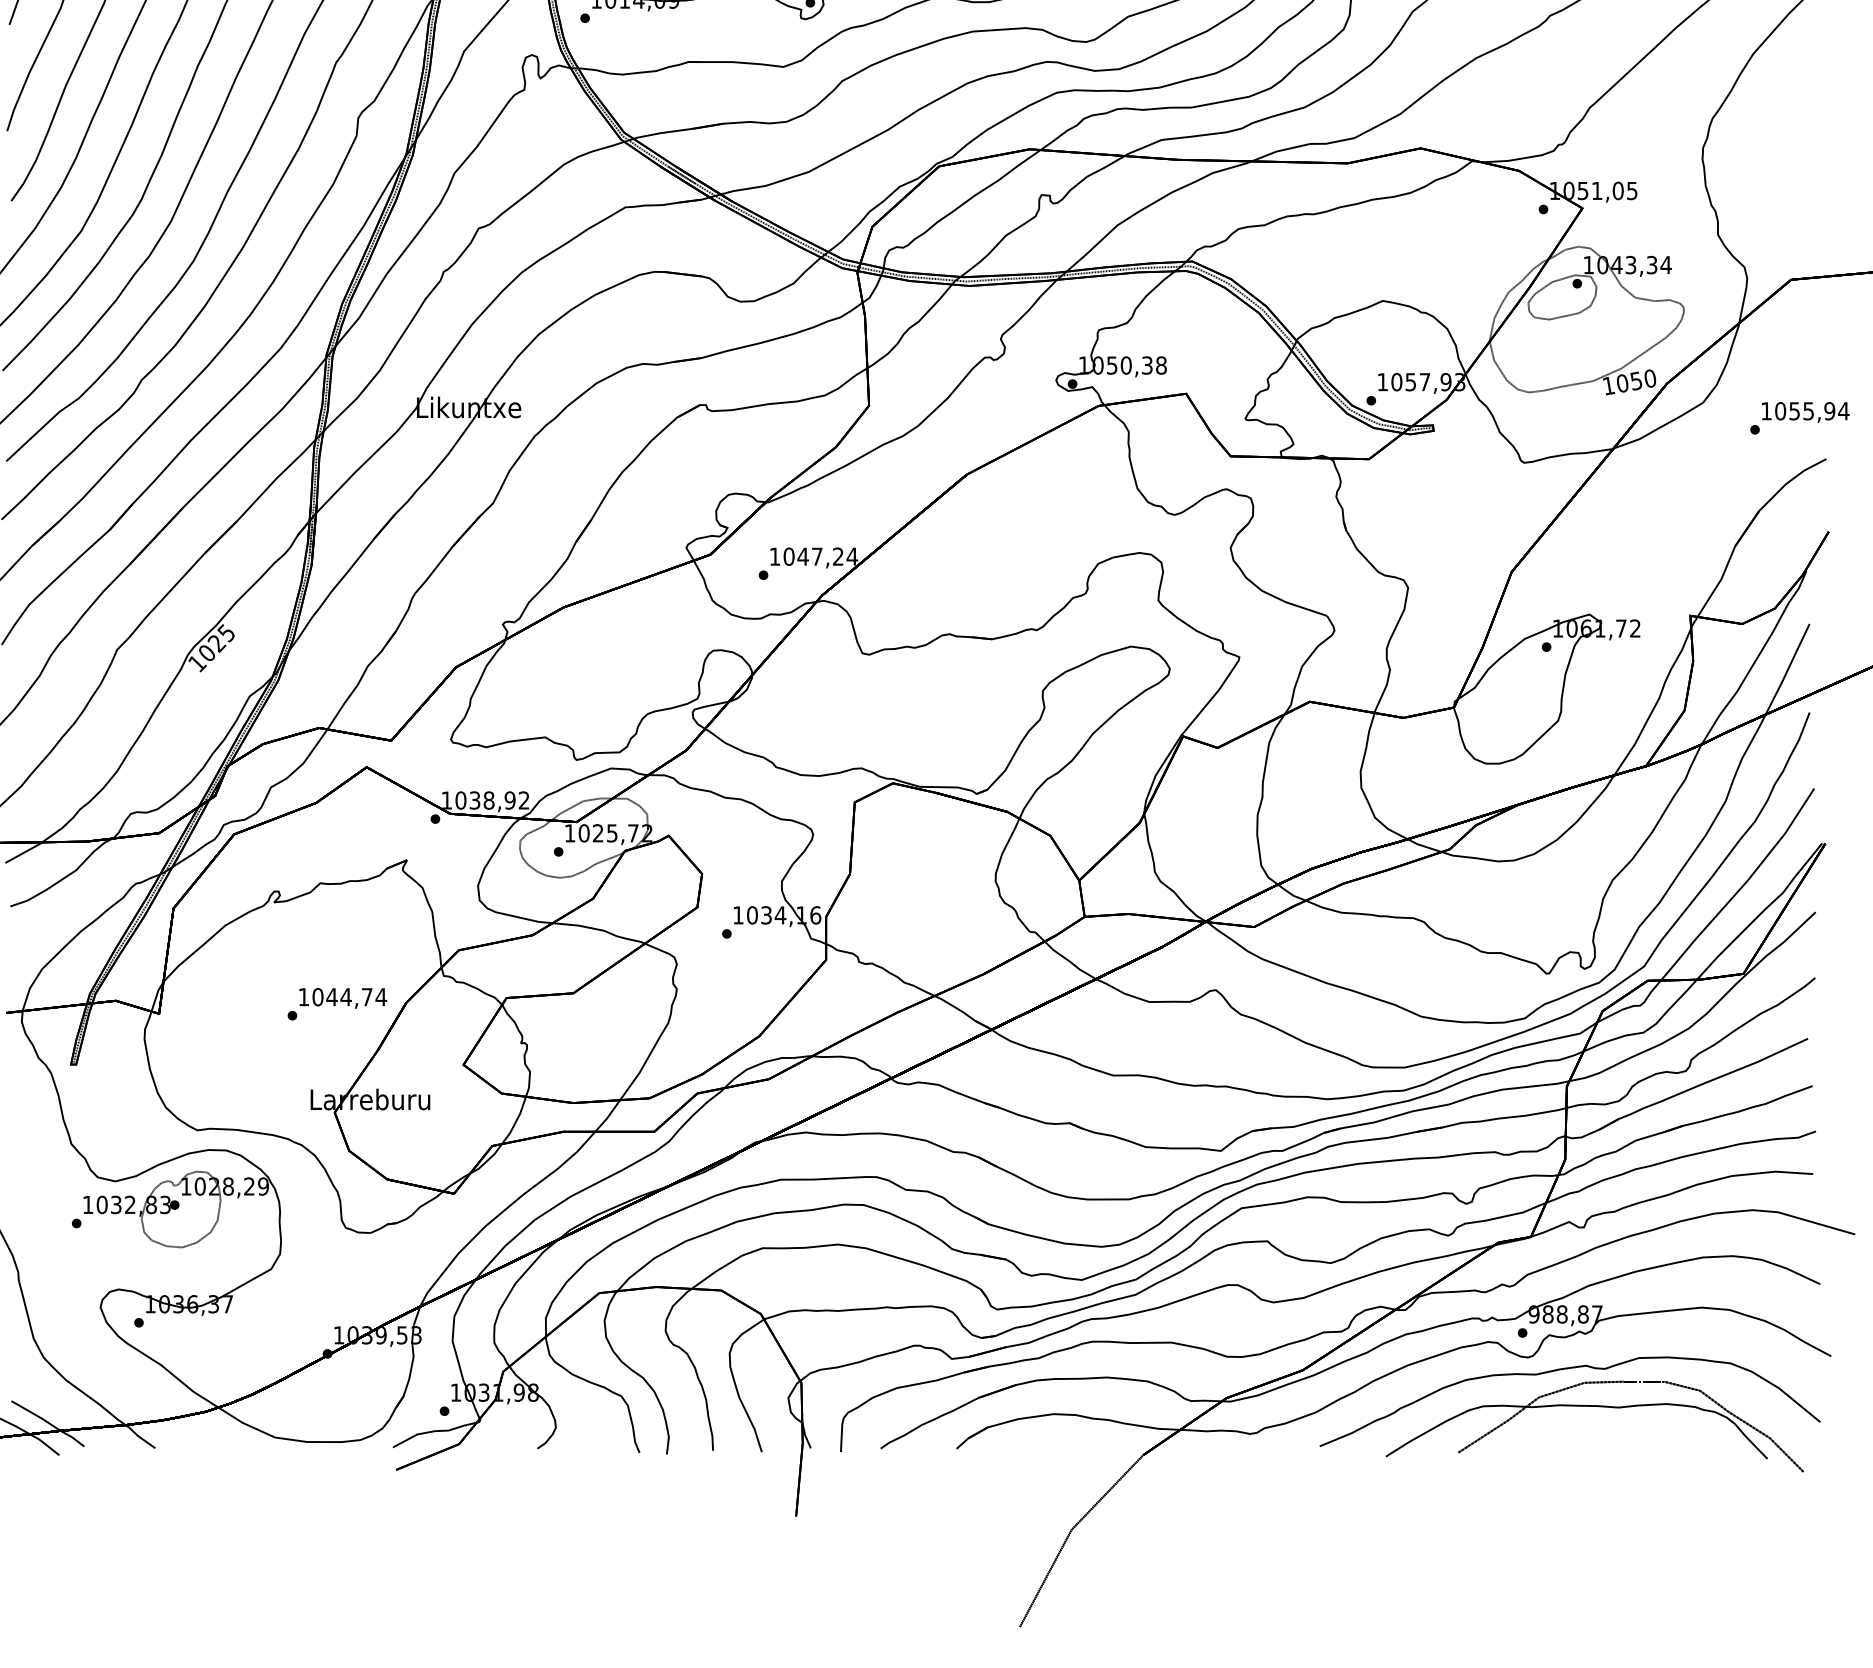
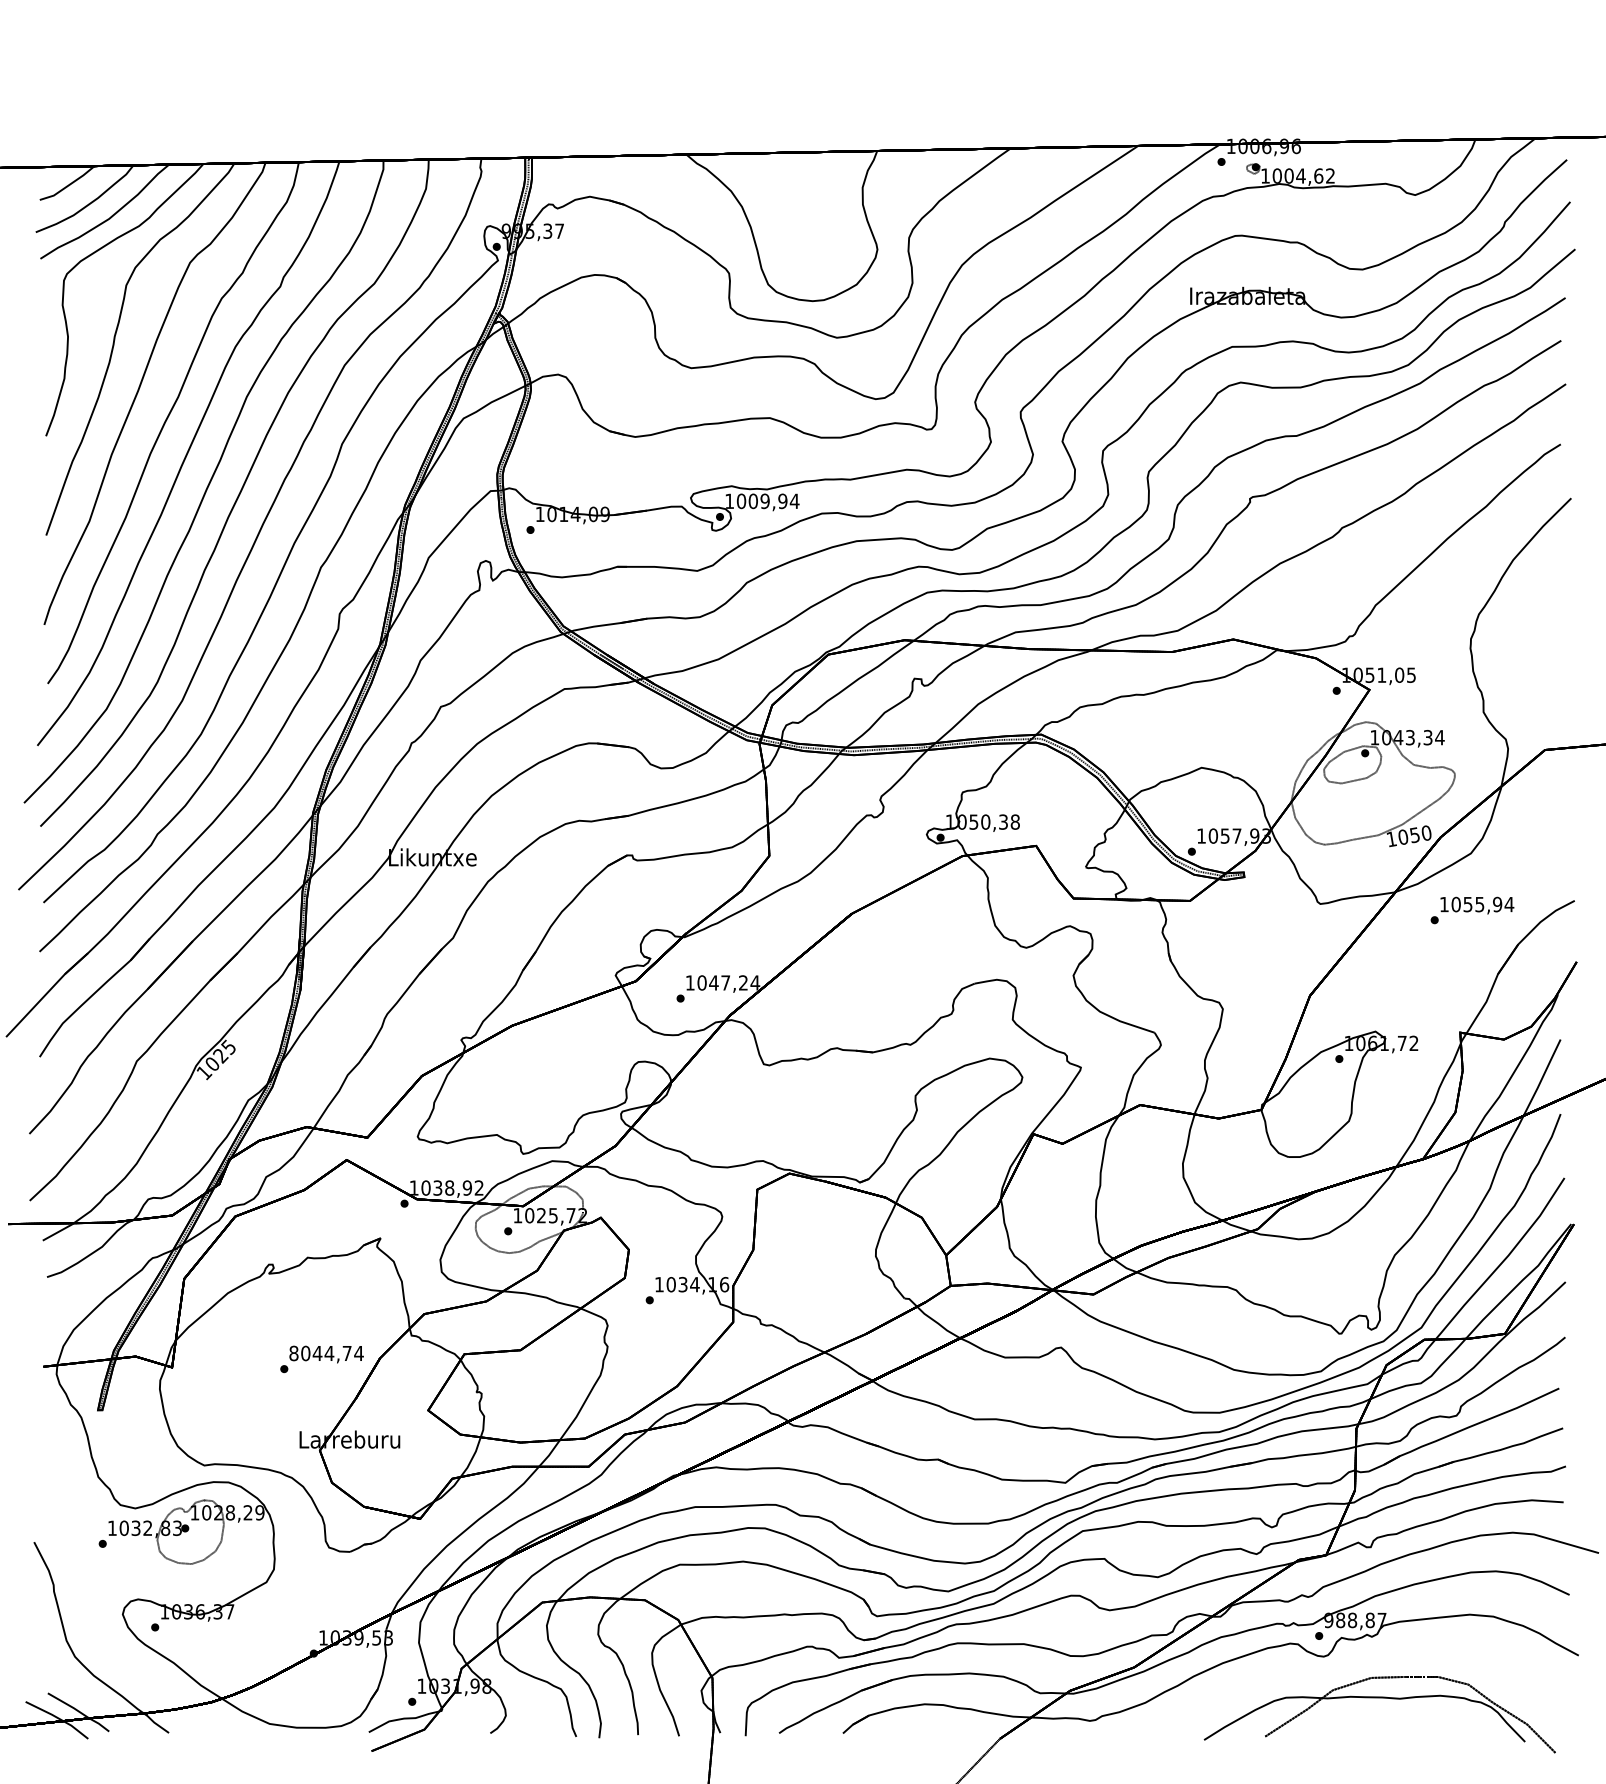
text: (1799, 418) -> (1472, 910), moved
text: (303, 997) -> (293, 1353), 1044,74 -> 8044,74
part: (1563, 1370) -> (1353, 1667), removed

